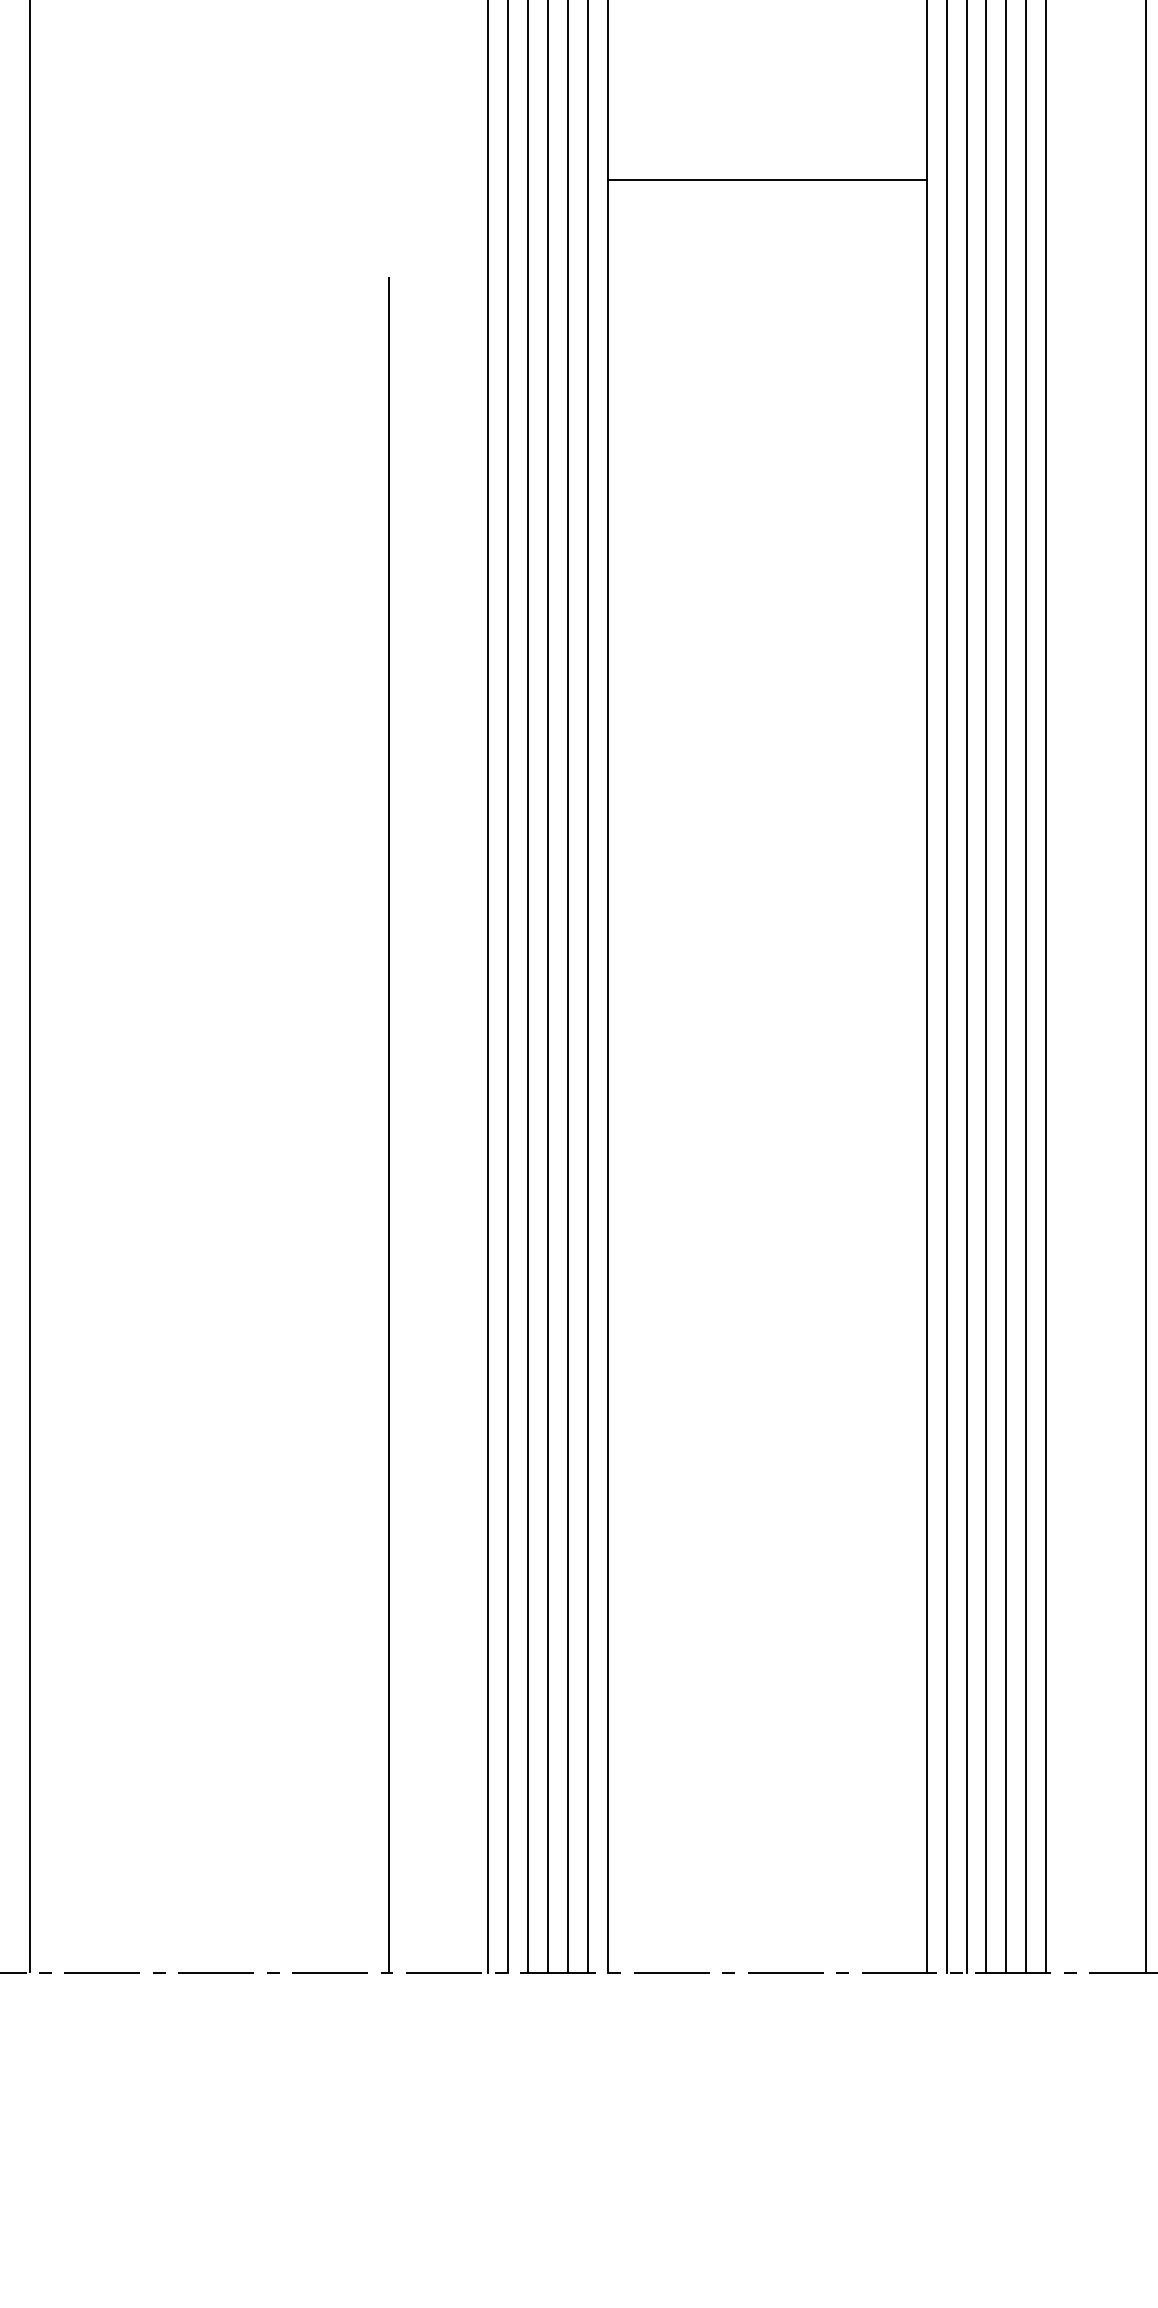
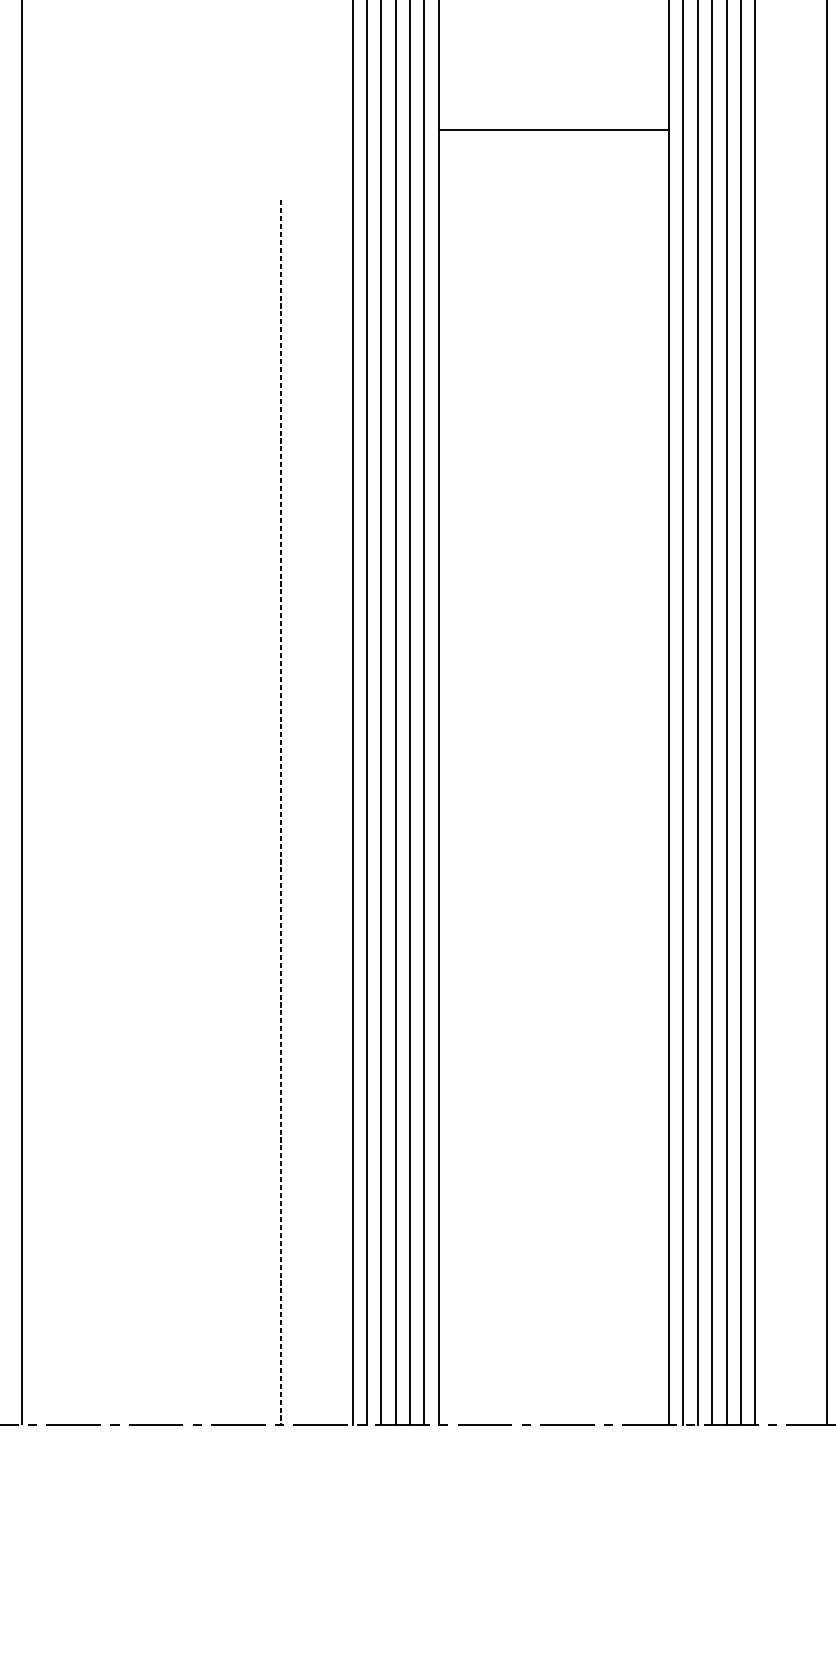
line: (388, 1125) -> (280, 812), solid -> dashed

